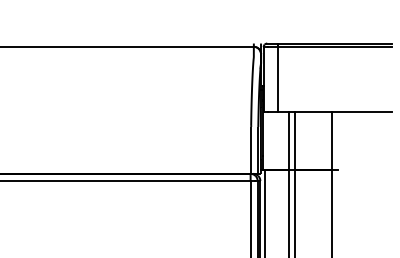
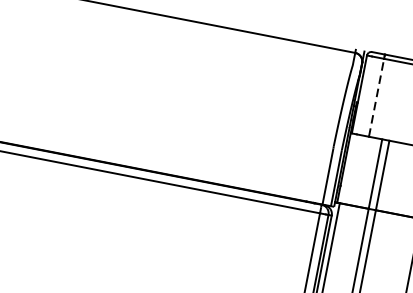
line: (277, 79) -> (376, 97), solid -> dashed

